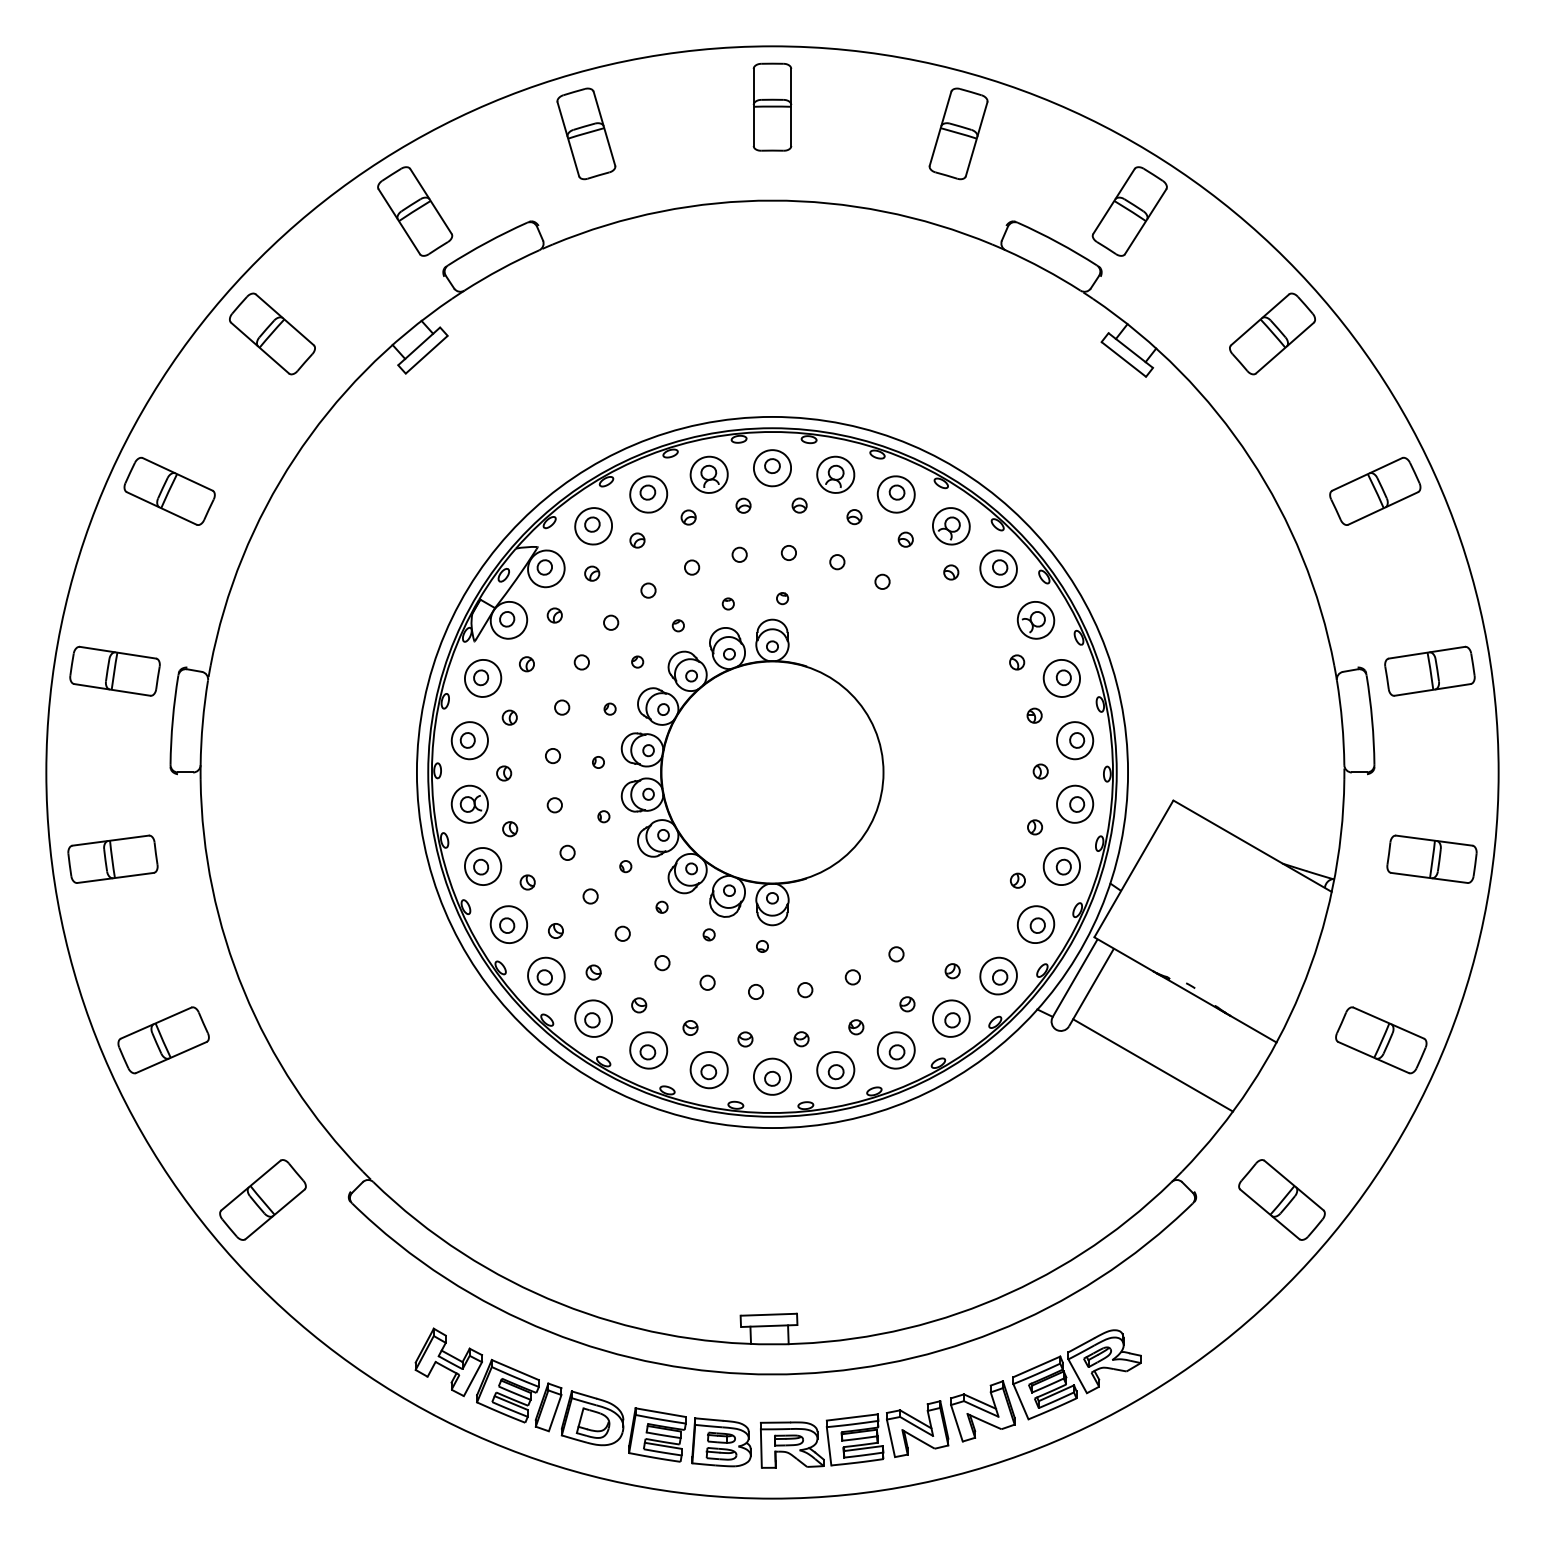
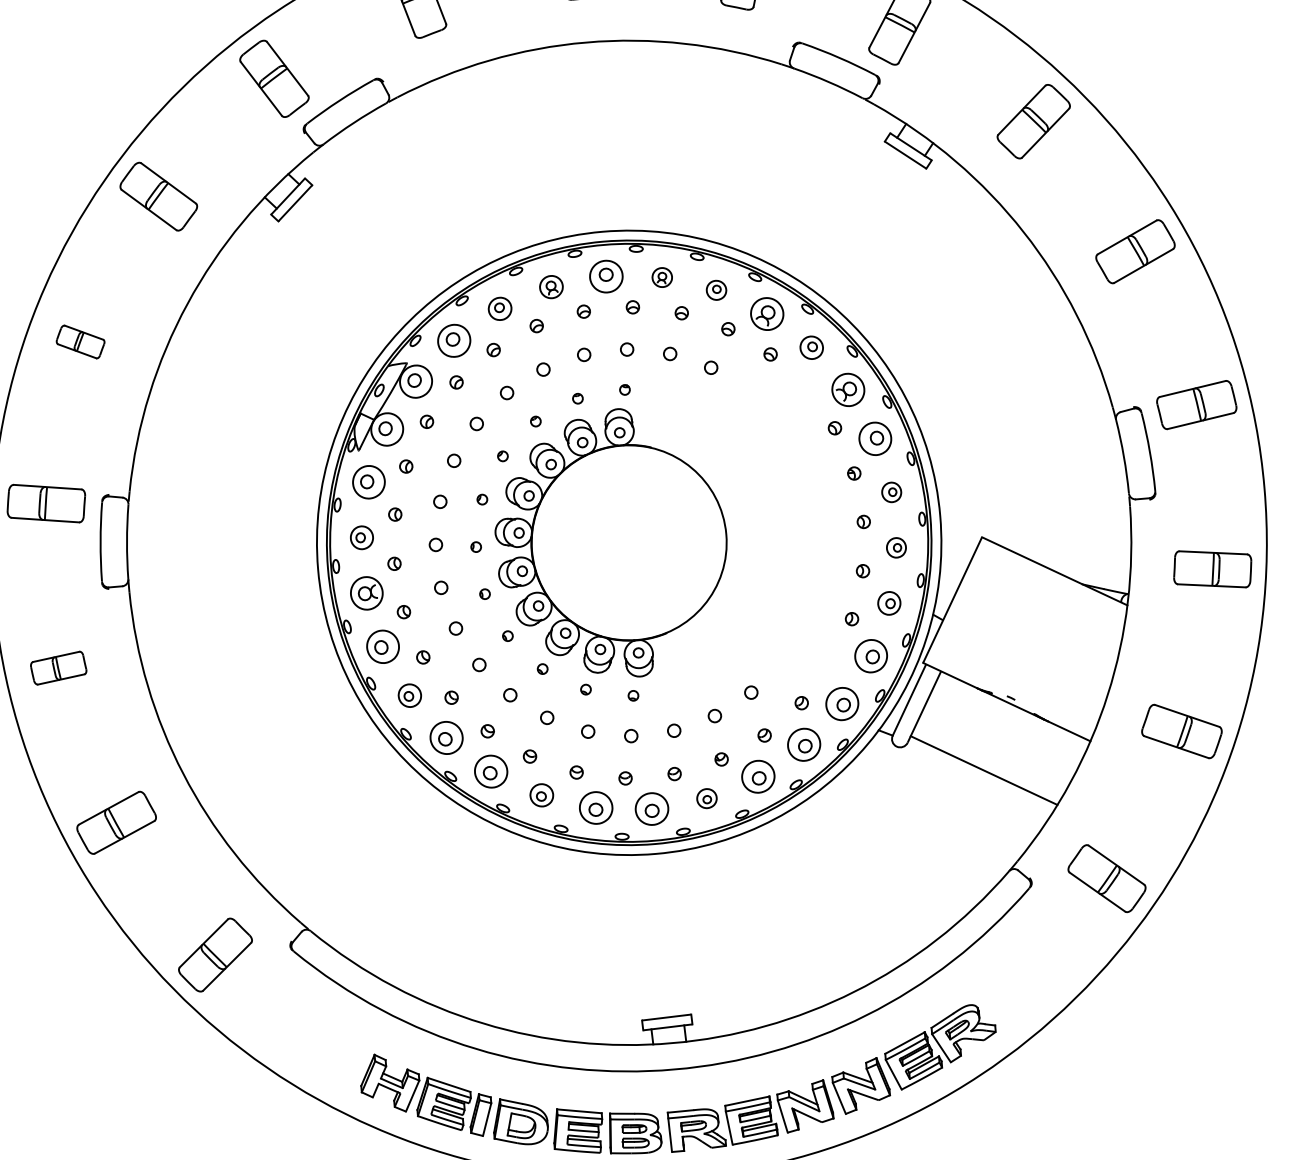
part: (708, 474) -> (550, 286), size x0.7
part: (835, 474) -> (661, 277), size x0.6
part: (169, 490) -> (80, 341), size x0.6
part: (648, 494) -> (499, 308), size x0.7
part: (895, 494) -> (715, 290), size x0.6
part: (998, 568) -> (811, 347), size x0.7
part: (469, 740) -> (361, 537), size x0.7
part: (1075, 740) -> (891, 492), size x0.6
part: (1075, 803) -> (896, 547), size x0.6
part: (112, 858) -> (58, 667), size x0.7
part: (1061, 866) -> (889, 603), size x0.7
part: (508, 924) -> (409, 695), size x0.7
part: (648, 1050) -> (541, 795), size x0.7
part: (835, 1070) -> (706, 798), size x0.6

